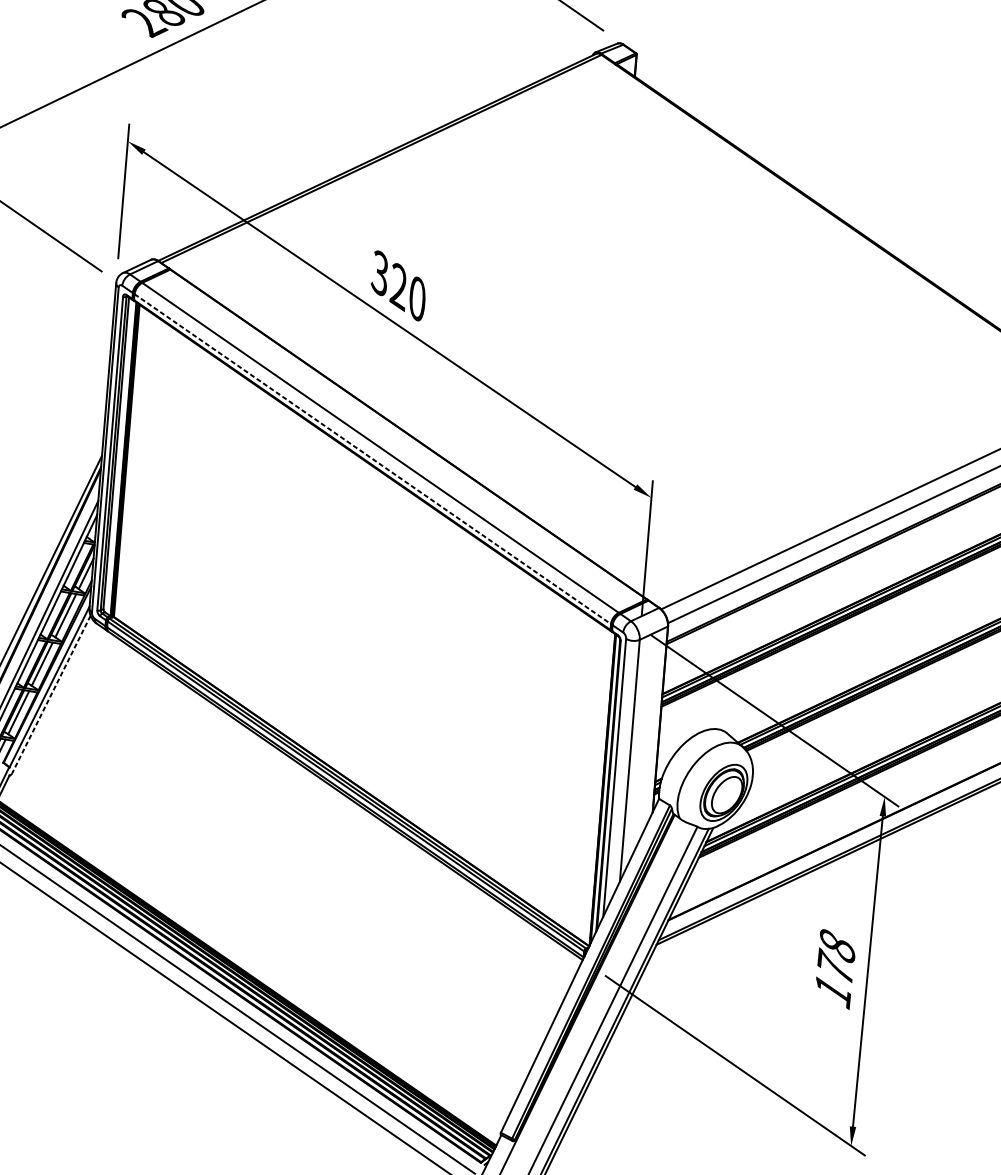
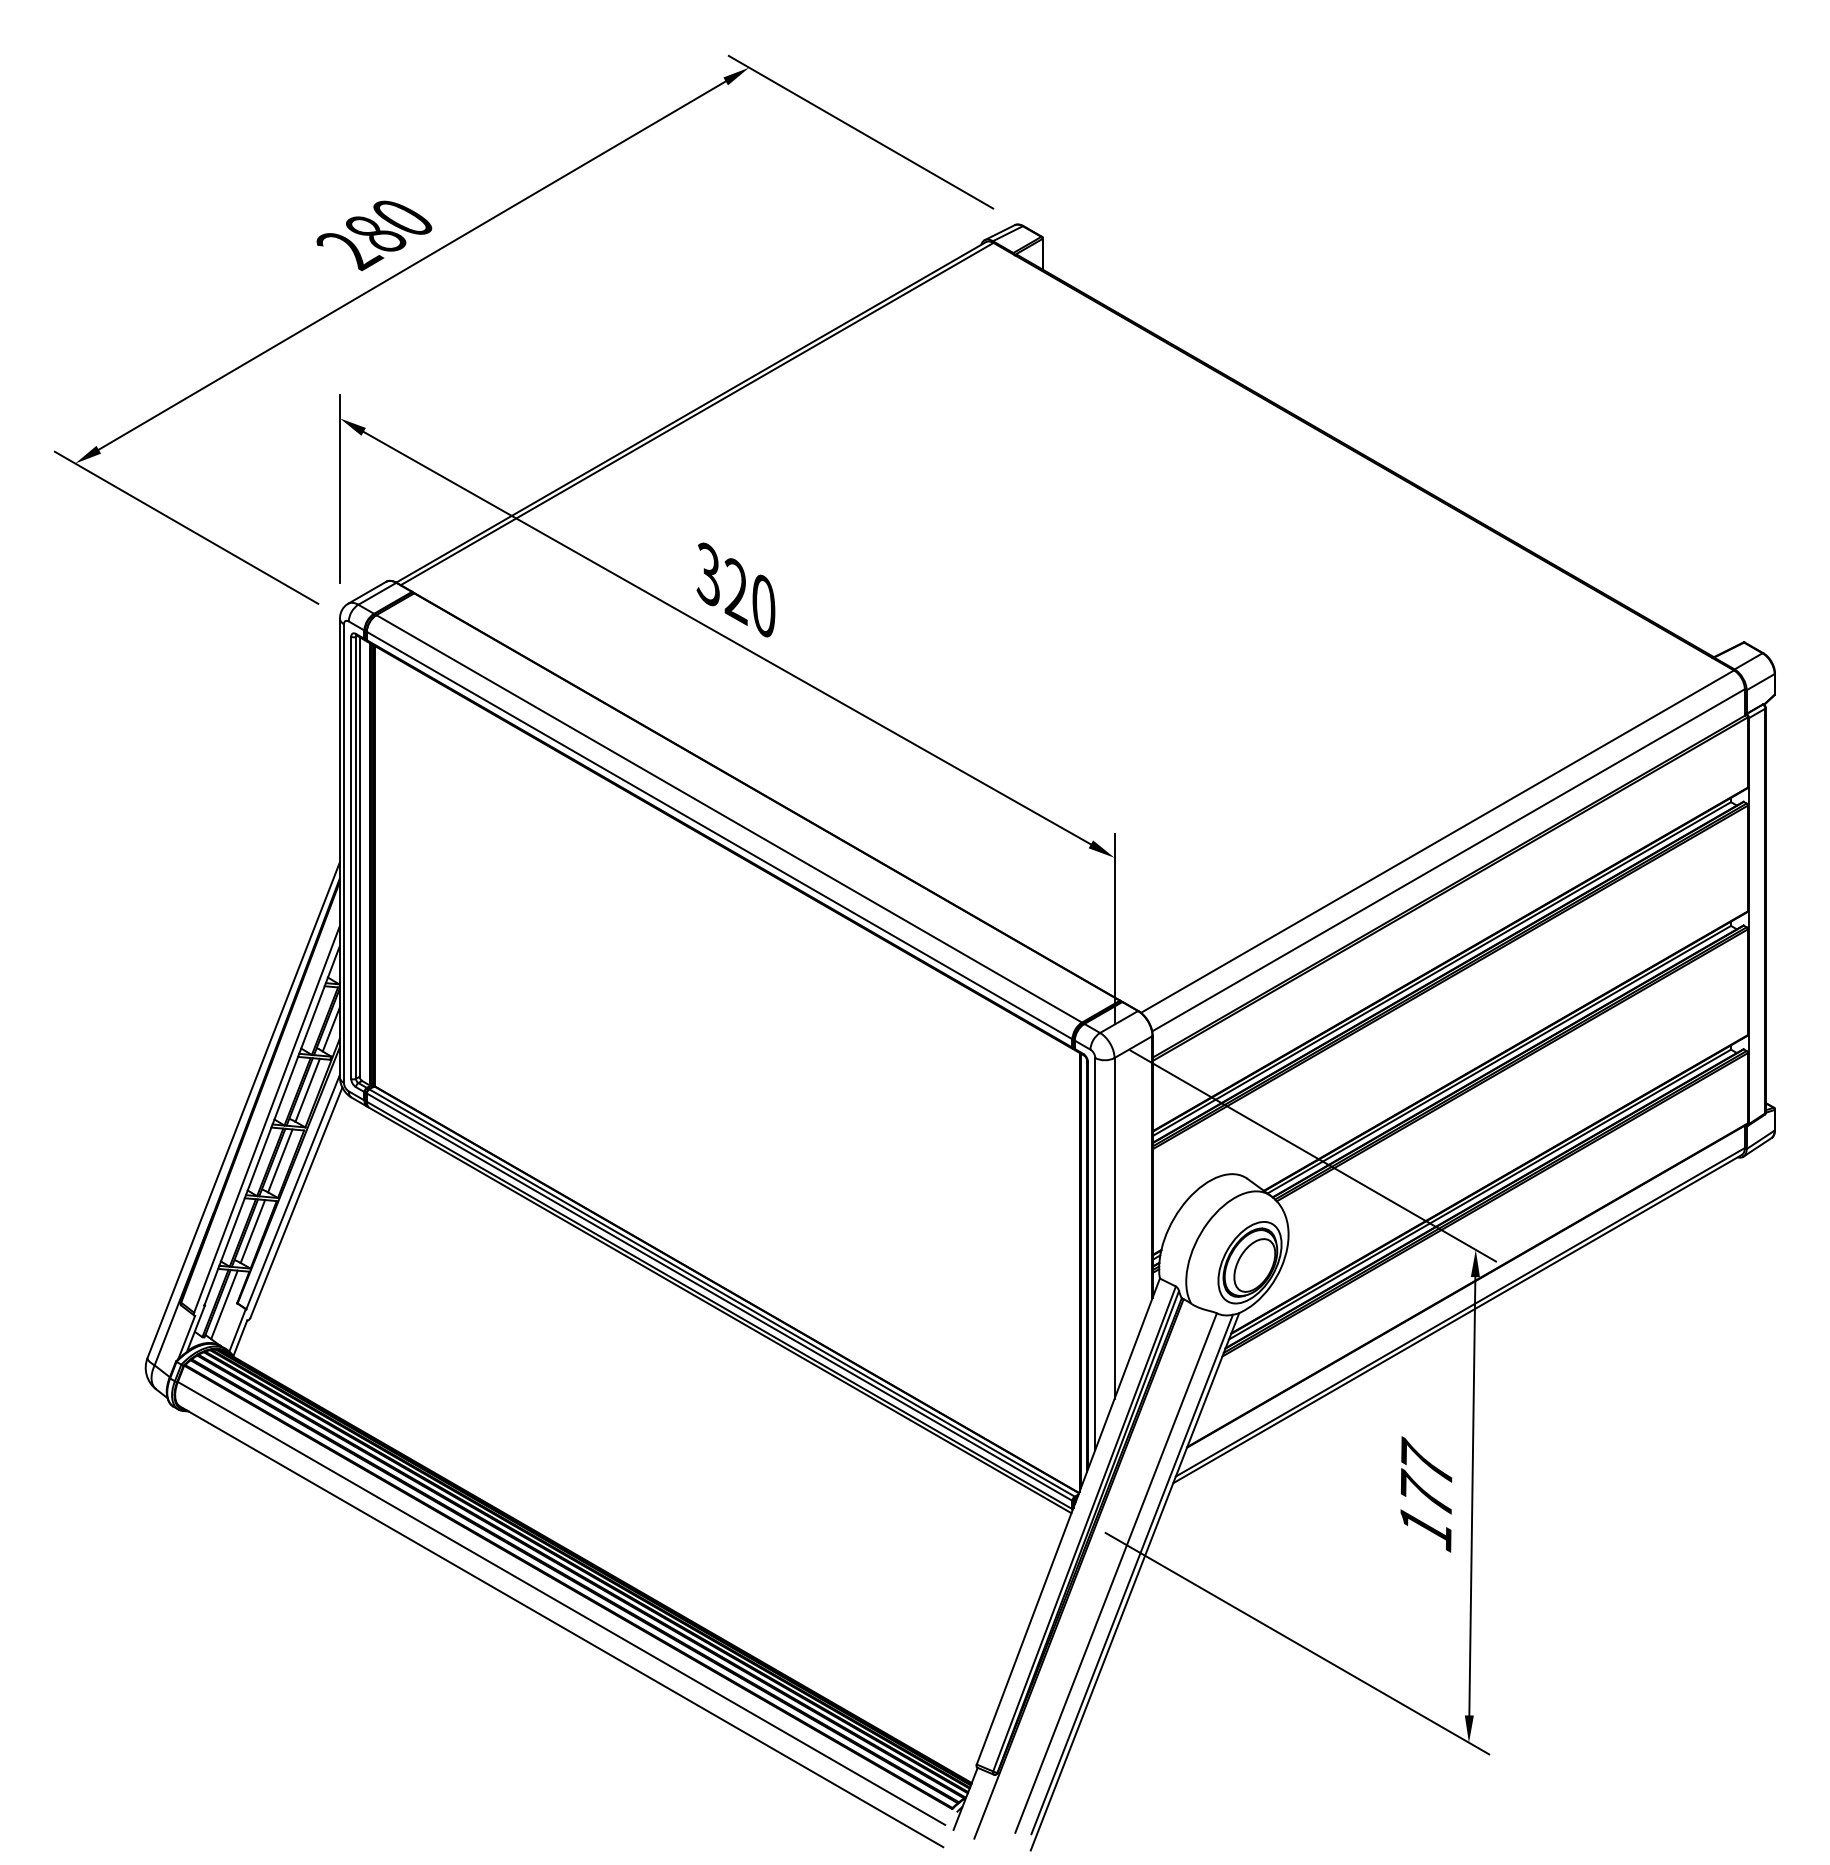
line: (373, 459) -> (720, 835), dashed -> solid
line: (51, 694) -> (296, 1202), dashed -> solid
text: (837, 944) -> (1426, 1461), 178 -> 177

